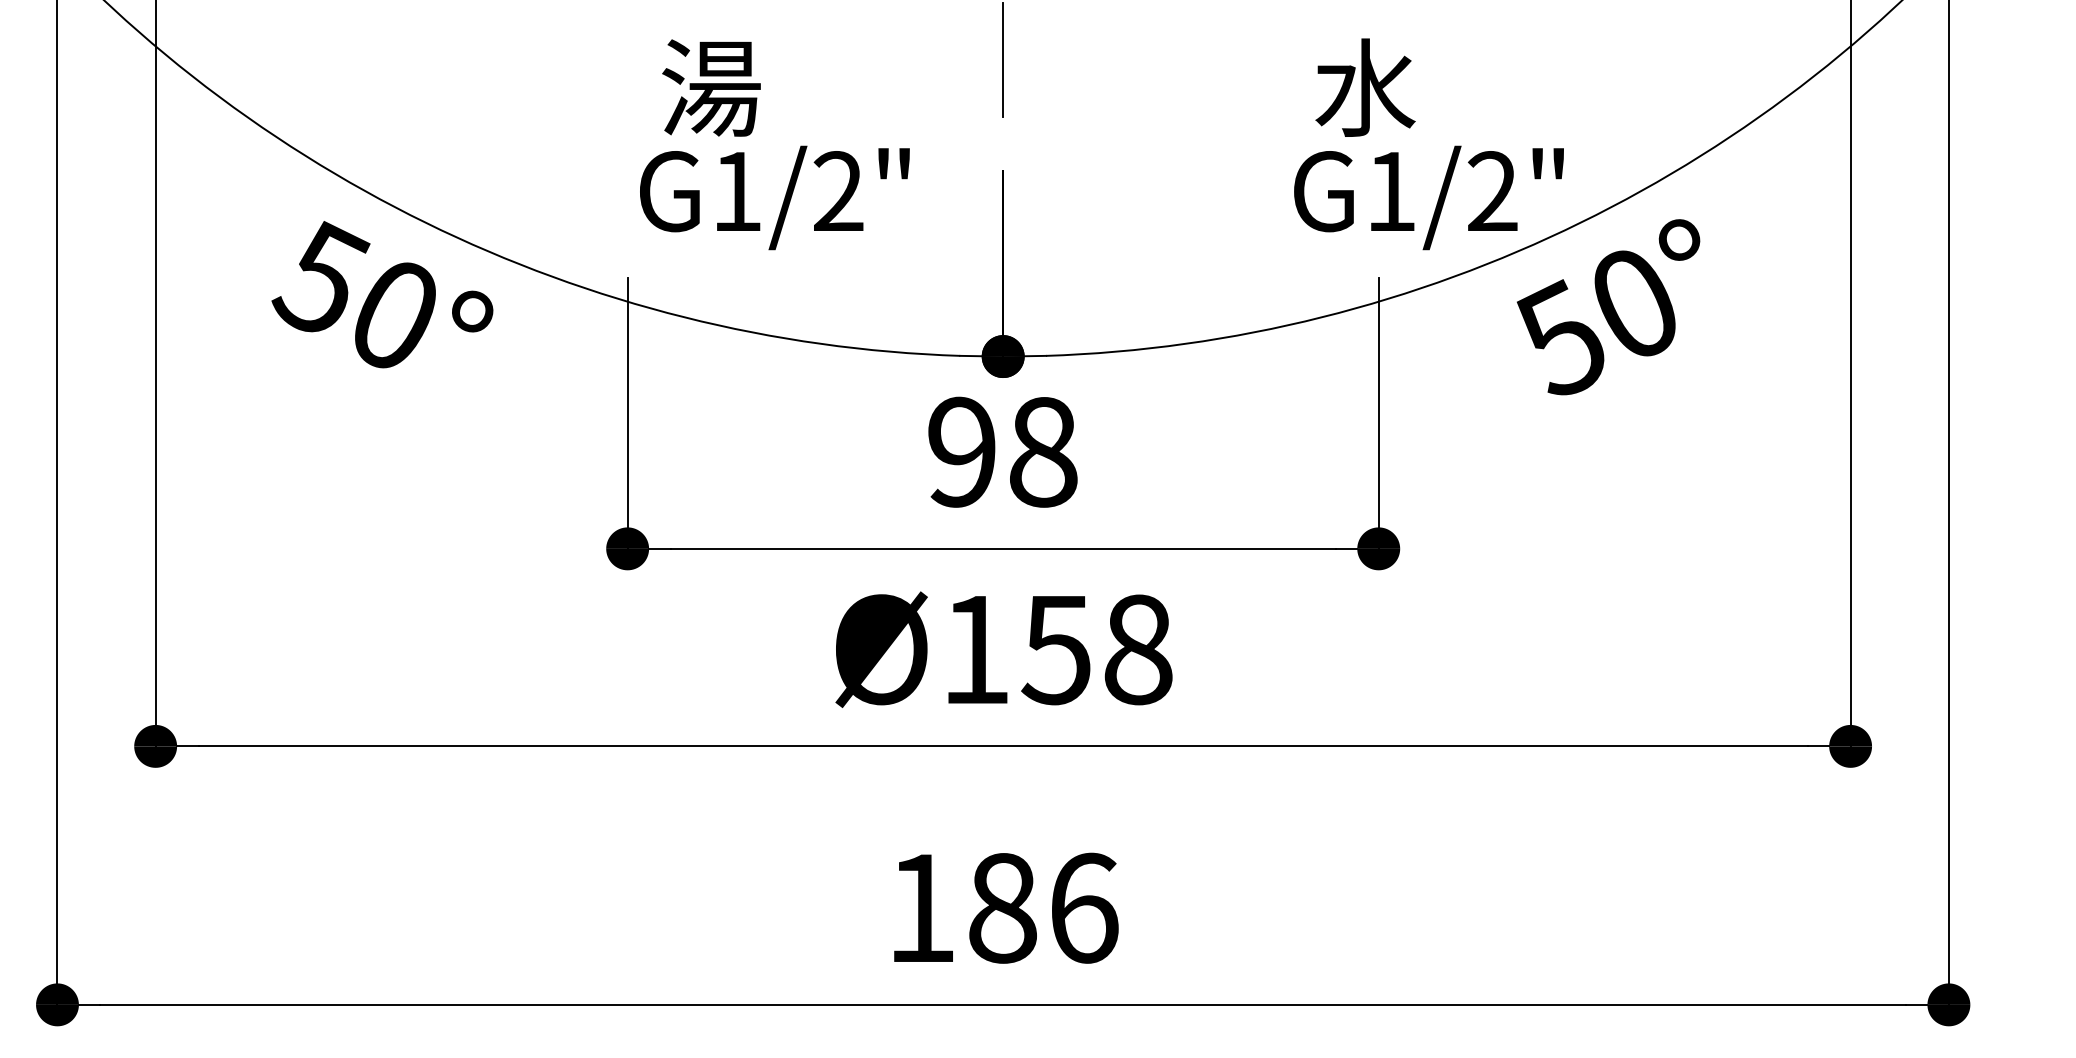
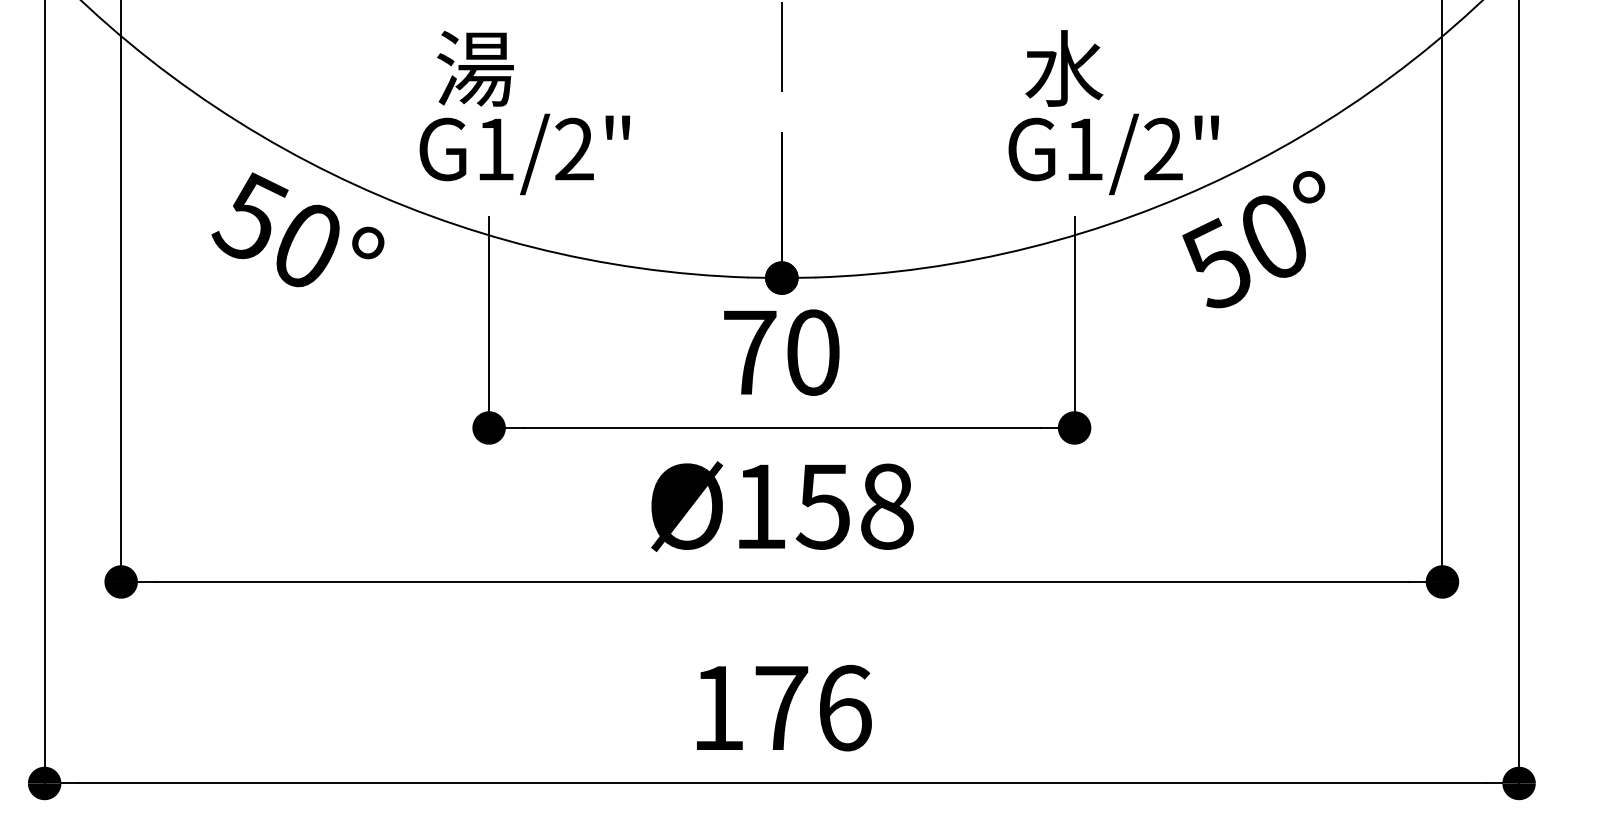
text: (774, 144) -> (524, 112), moved
text: (1002, 452) -> (781, 352), 98 -> 70
text: (1002, 908) -> (781, 708), 186 -> 176

